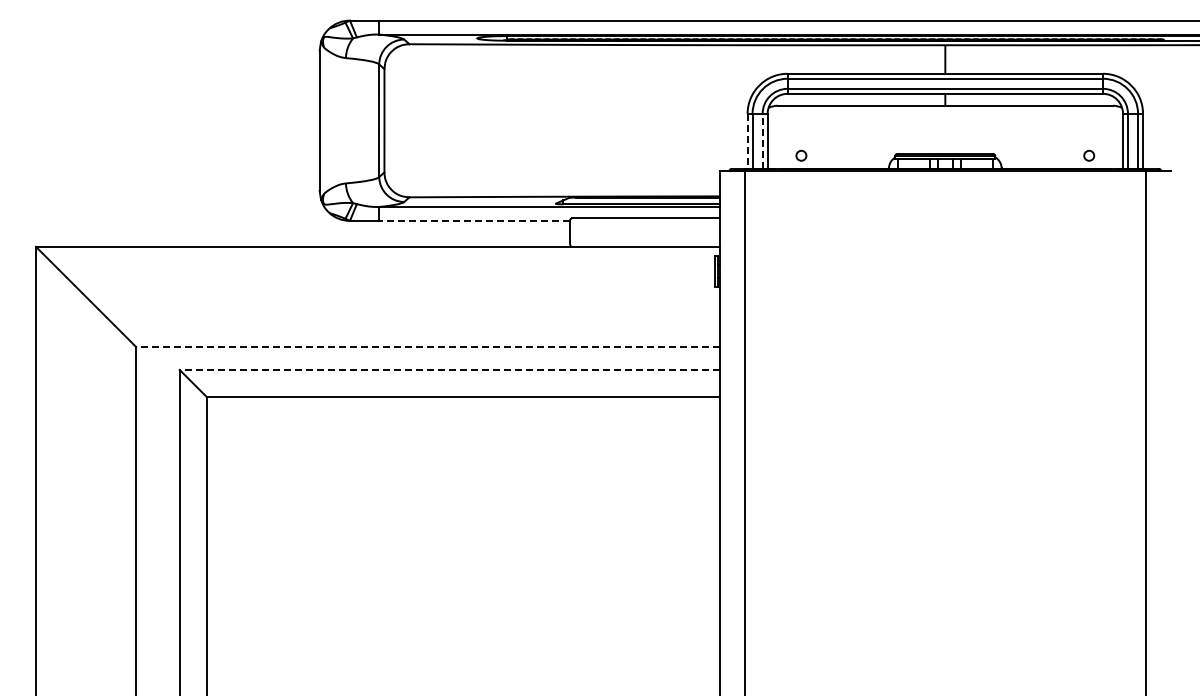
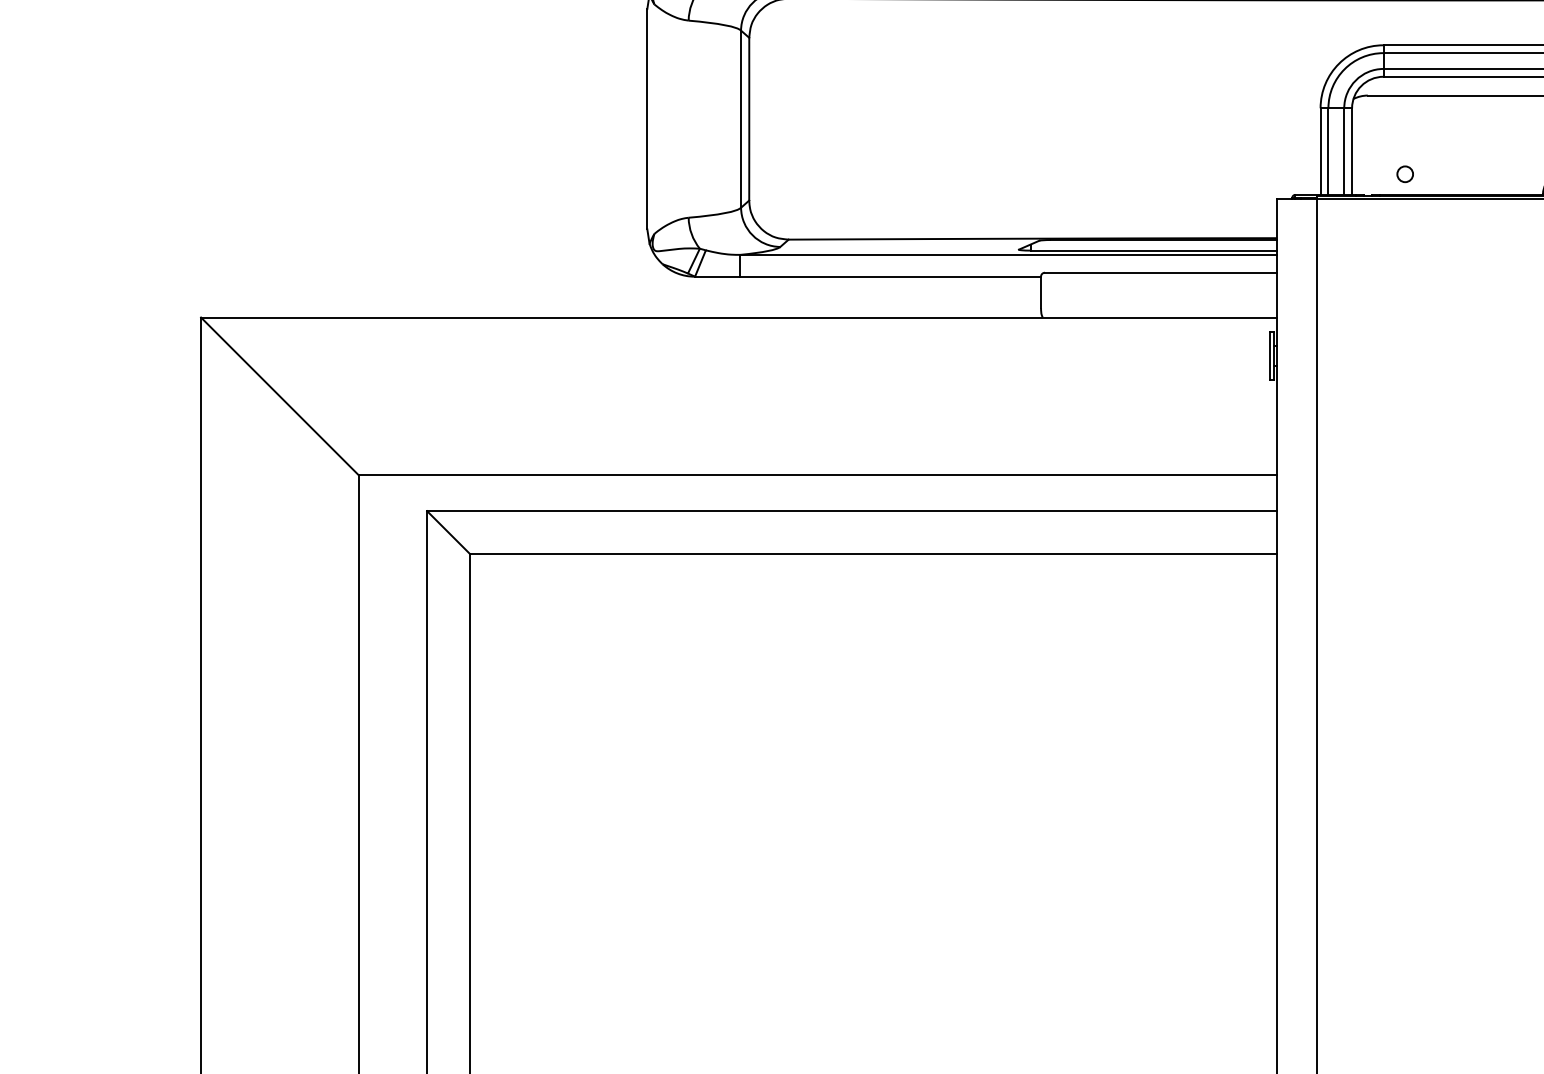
line: (747, 141) -> (1320, 151), dashed -> solid
line: (762, 141) -> (1343, 151), dashed -> solid
line: (474, 220) -> (890, 276), dashed -> solid
line: (428, 346) -> (818, 474), dashed -> solid
line: (449, 369) -> (851, 510), dashed -> solid

